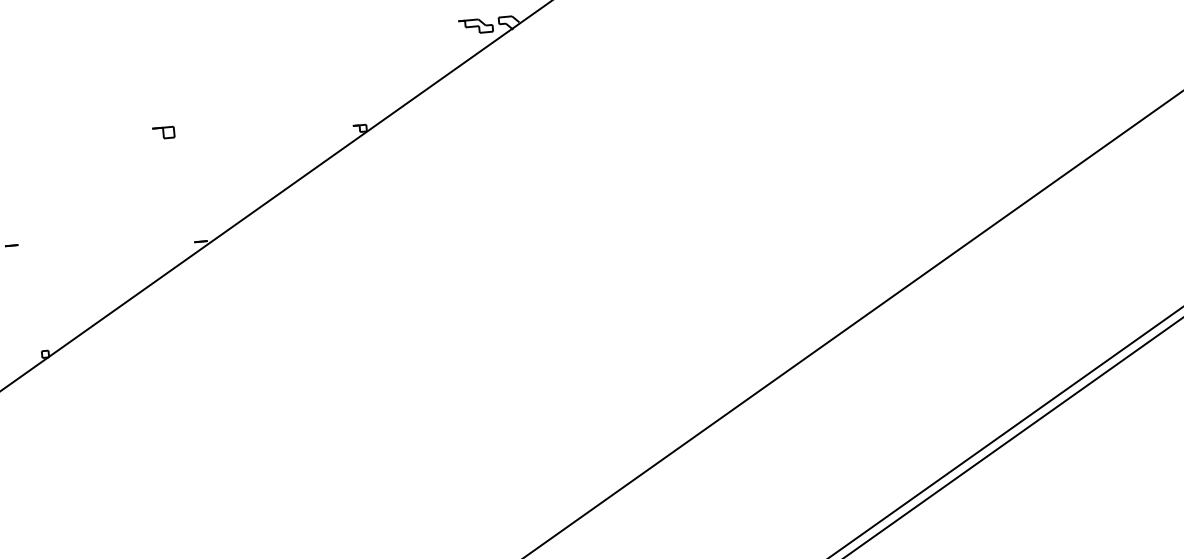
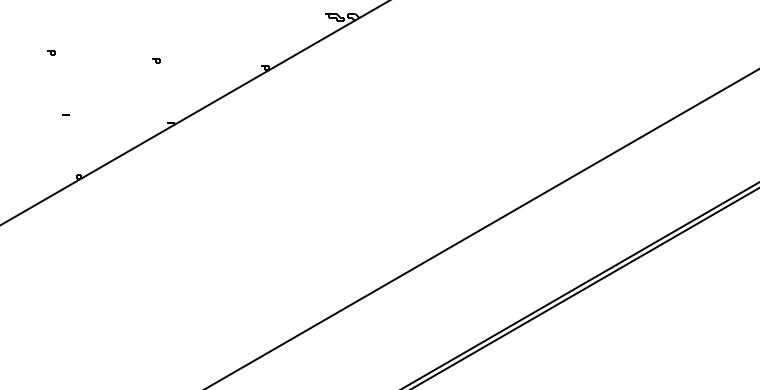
part: (164, 132) -> (156, 60), size x0.62

